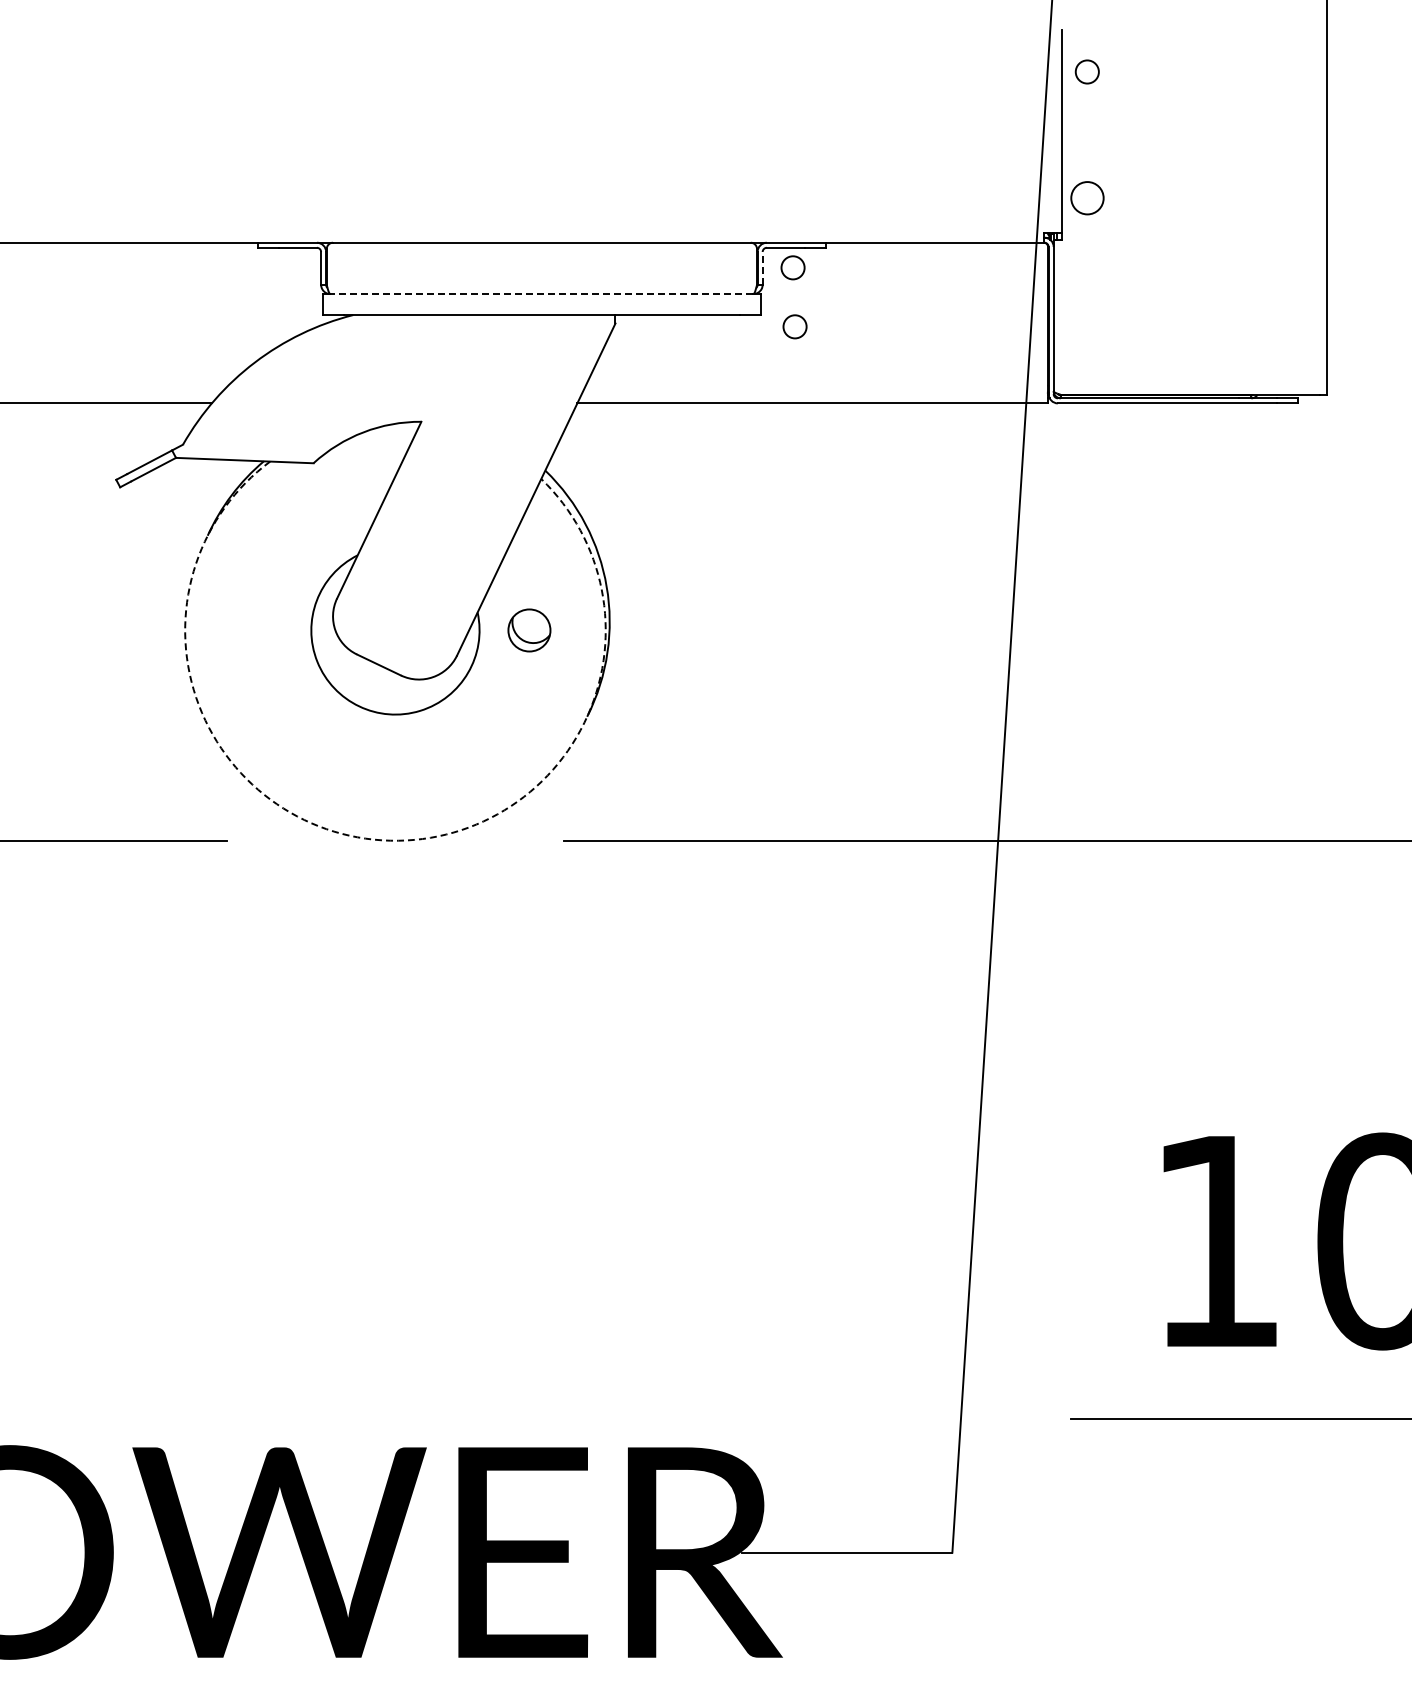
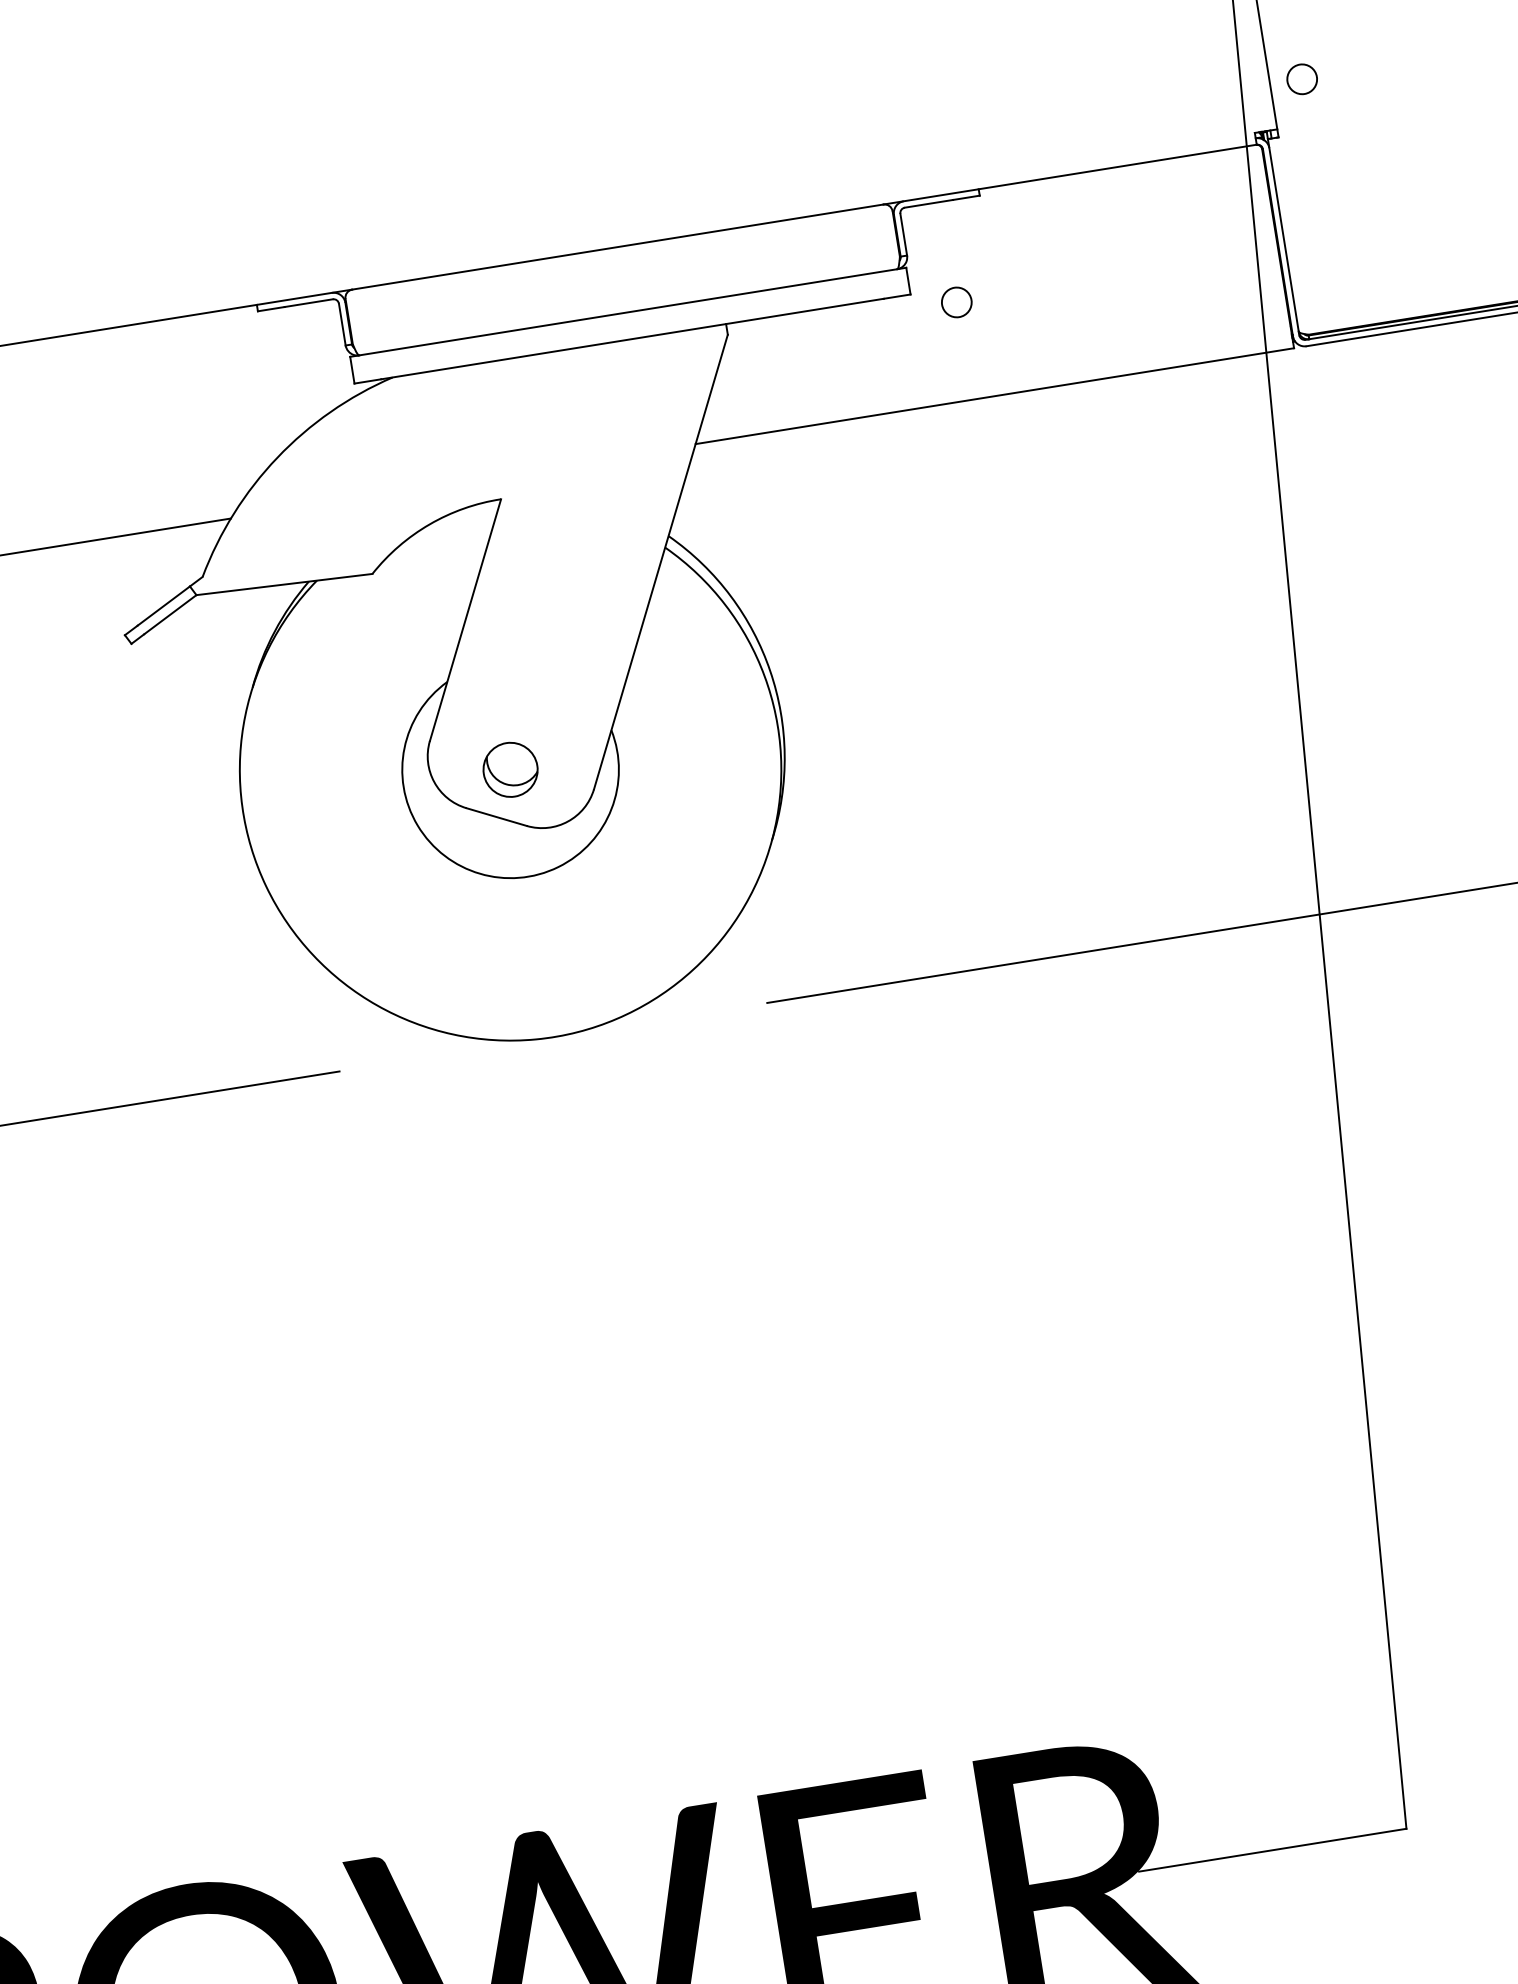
circle: (1086, 197) -> (1301, 78), size x0.71
line: (762, 267) -> (903, 233), dashed -> solid
circle: (792, 267) -> (941, 227), removed
line: (541, 294) -> (627, 312), dashed -> solid
part: (529, 630) -> (510, 769), moved
arc: (381, 840) -> (535, 1039), dashed -> solid

